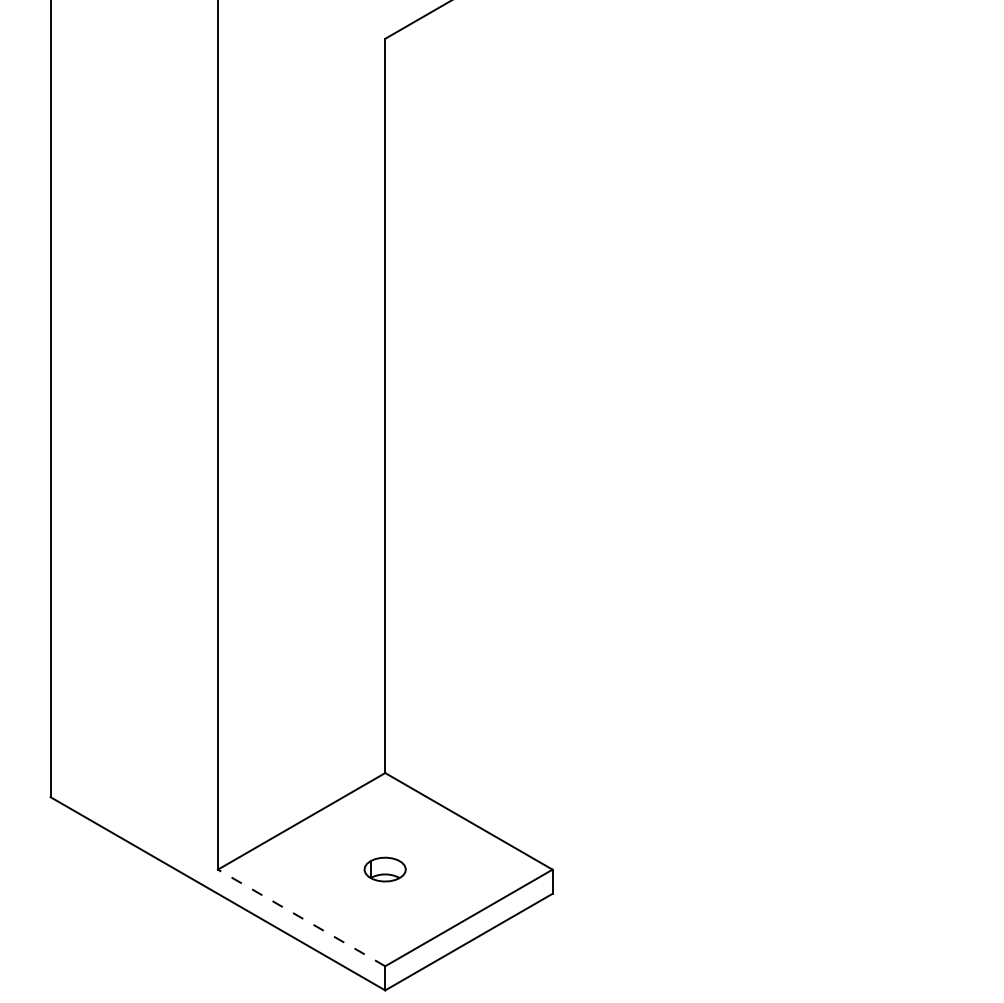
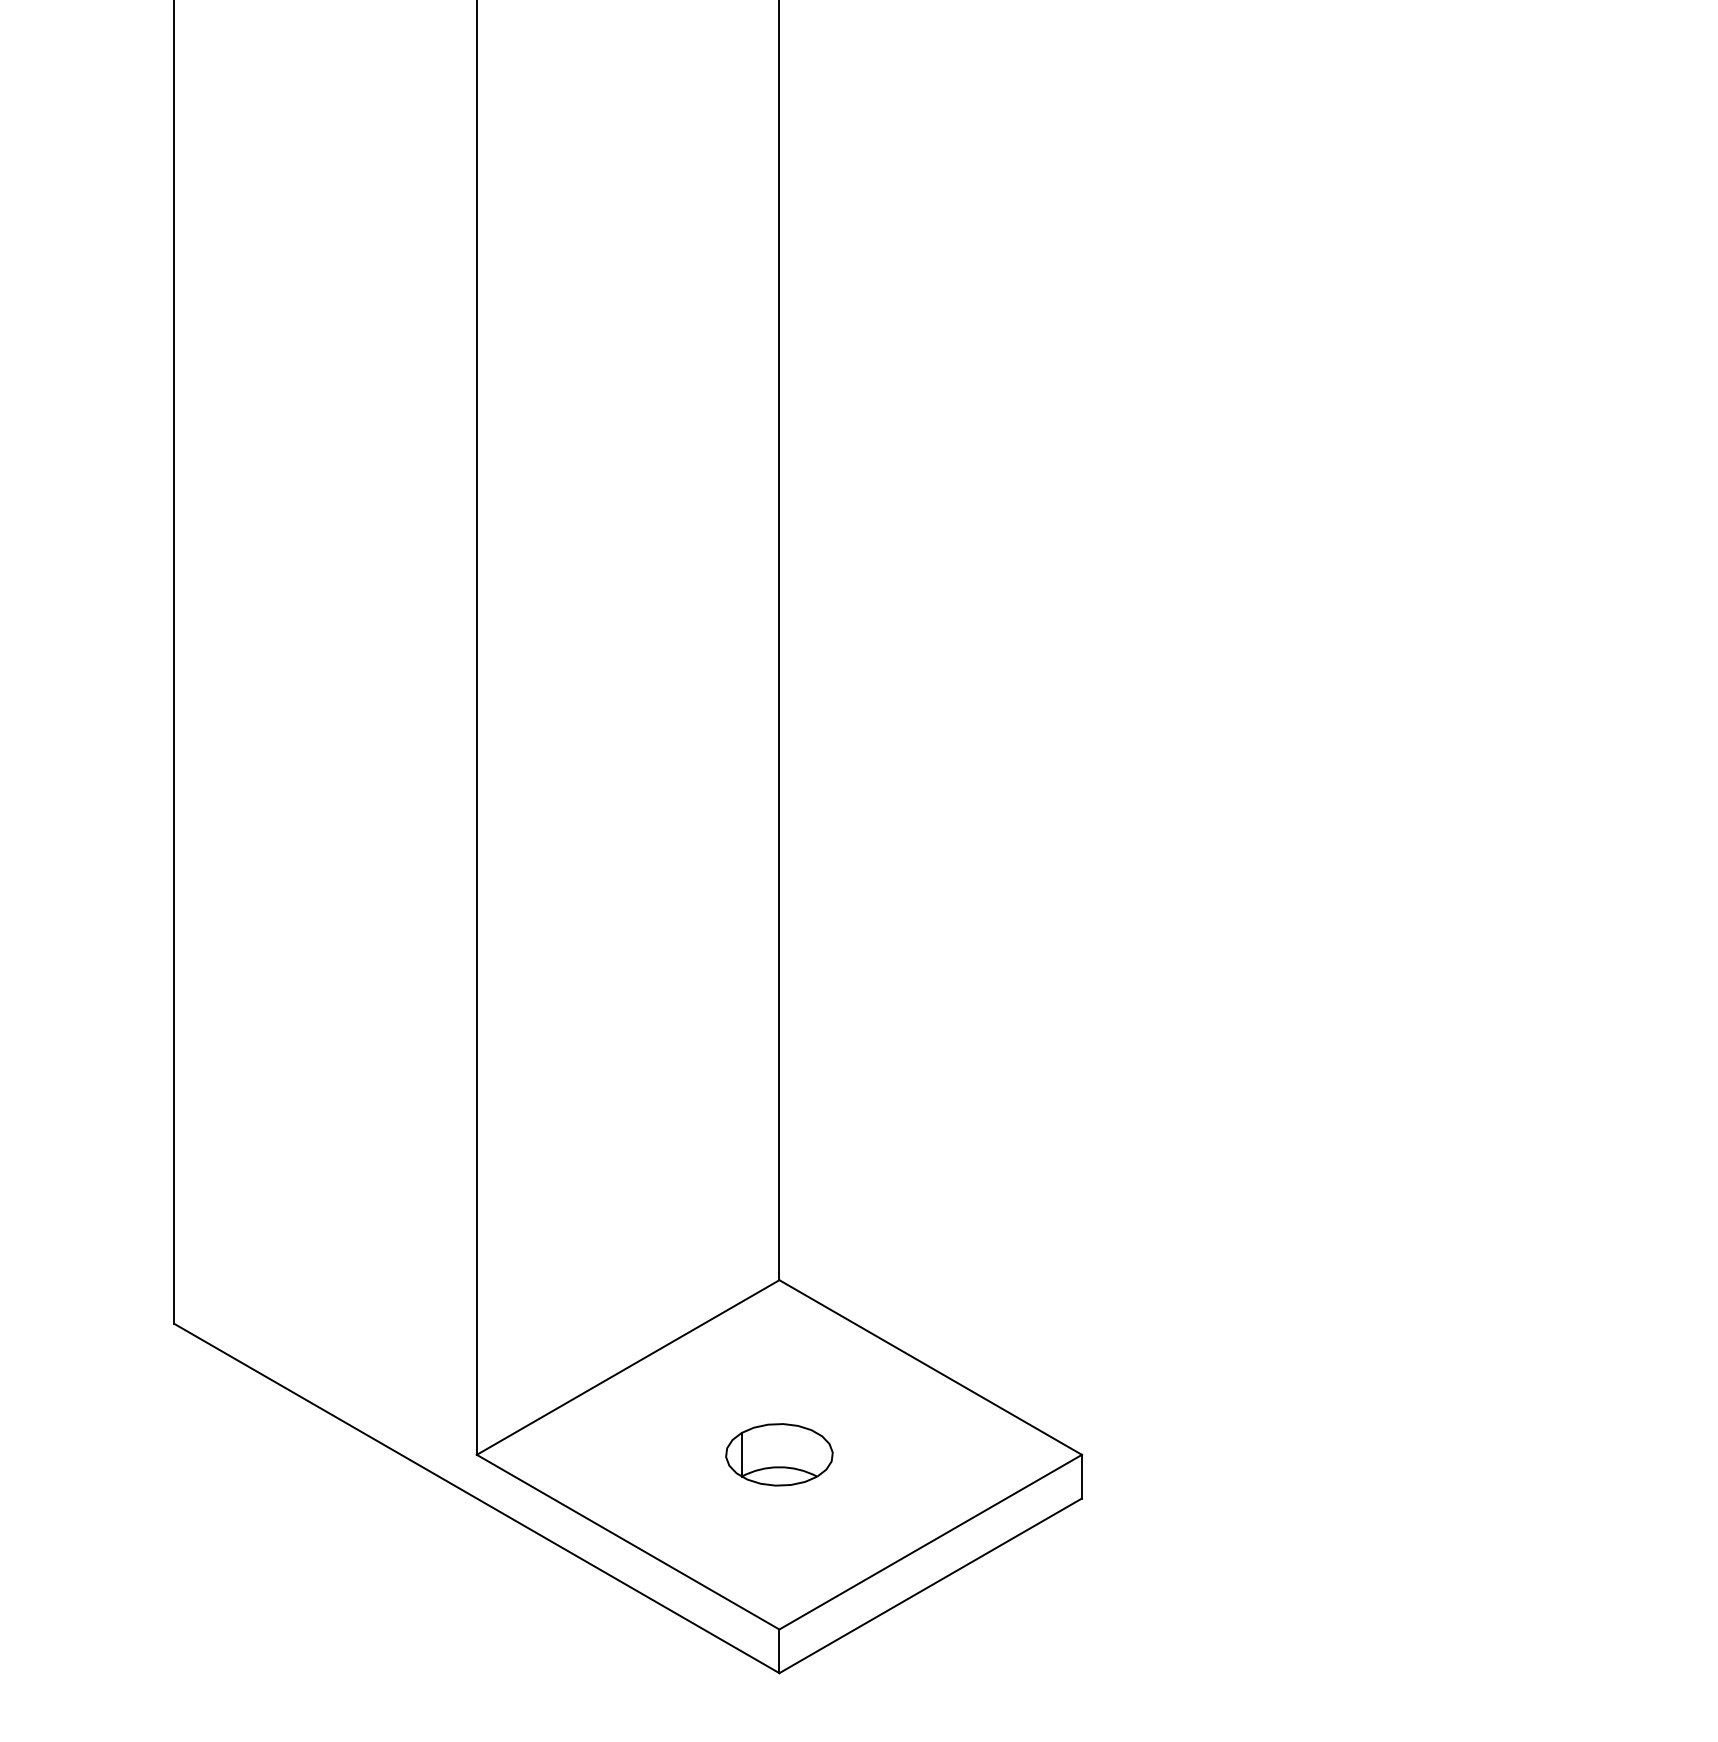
part: (384, 869) -> (778, 1454), size x1.43
line: (301, 917) -> (627, 1541), dashed -> solid

